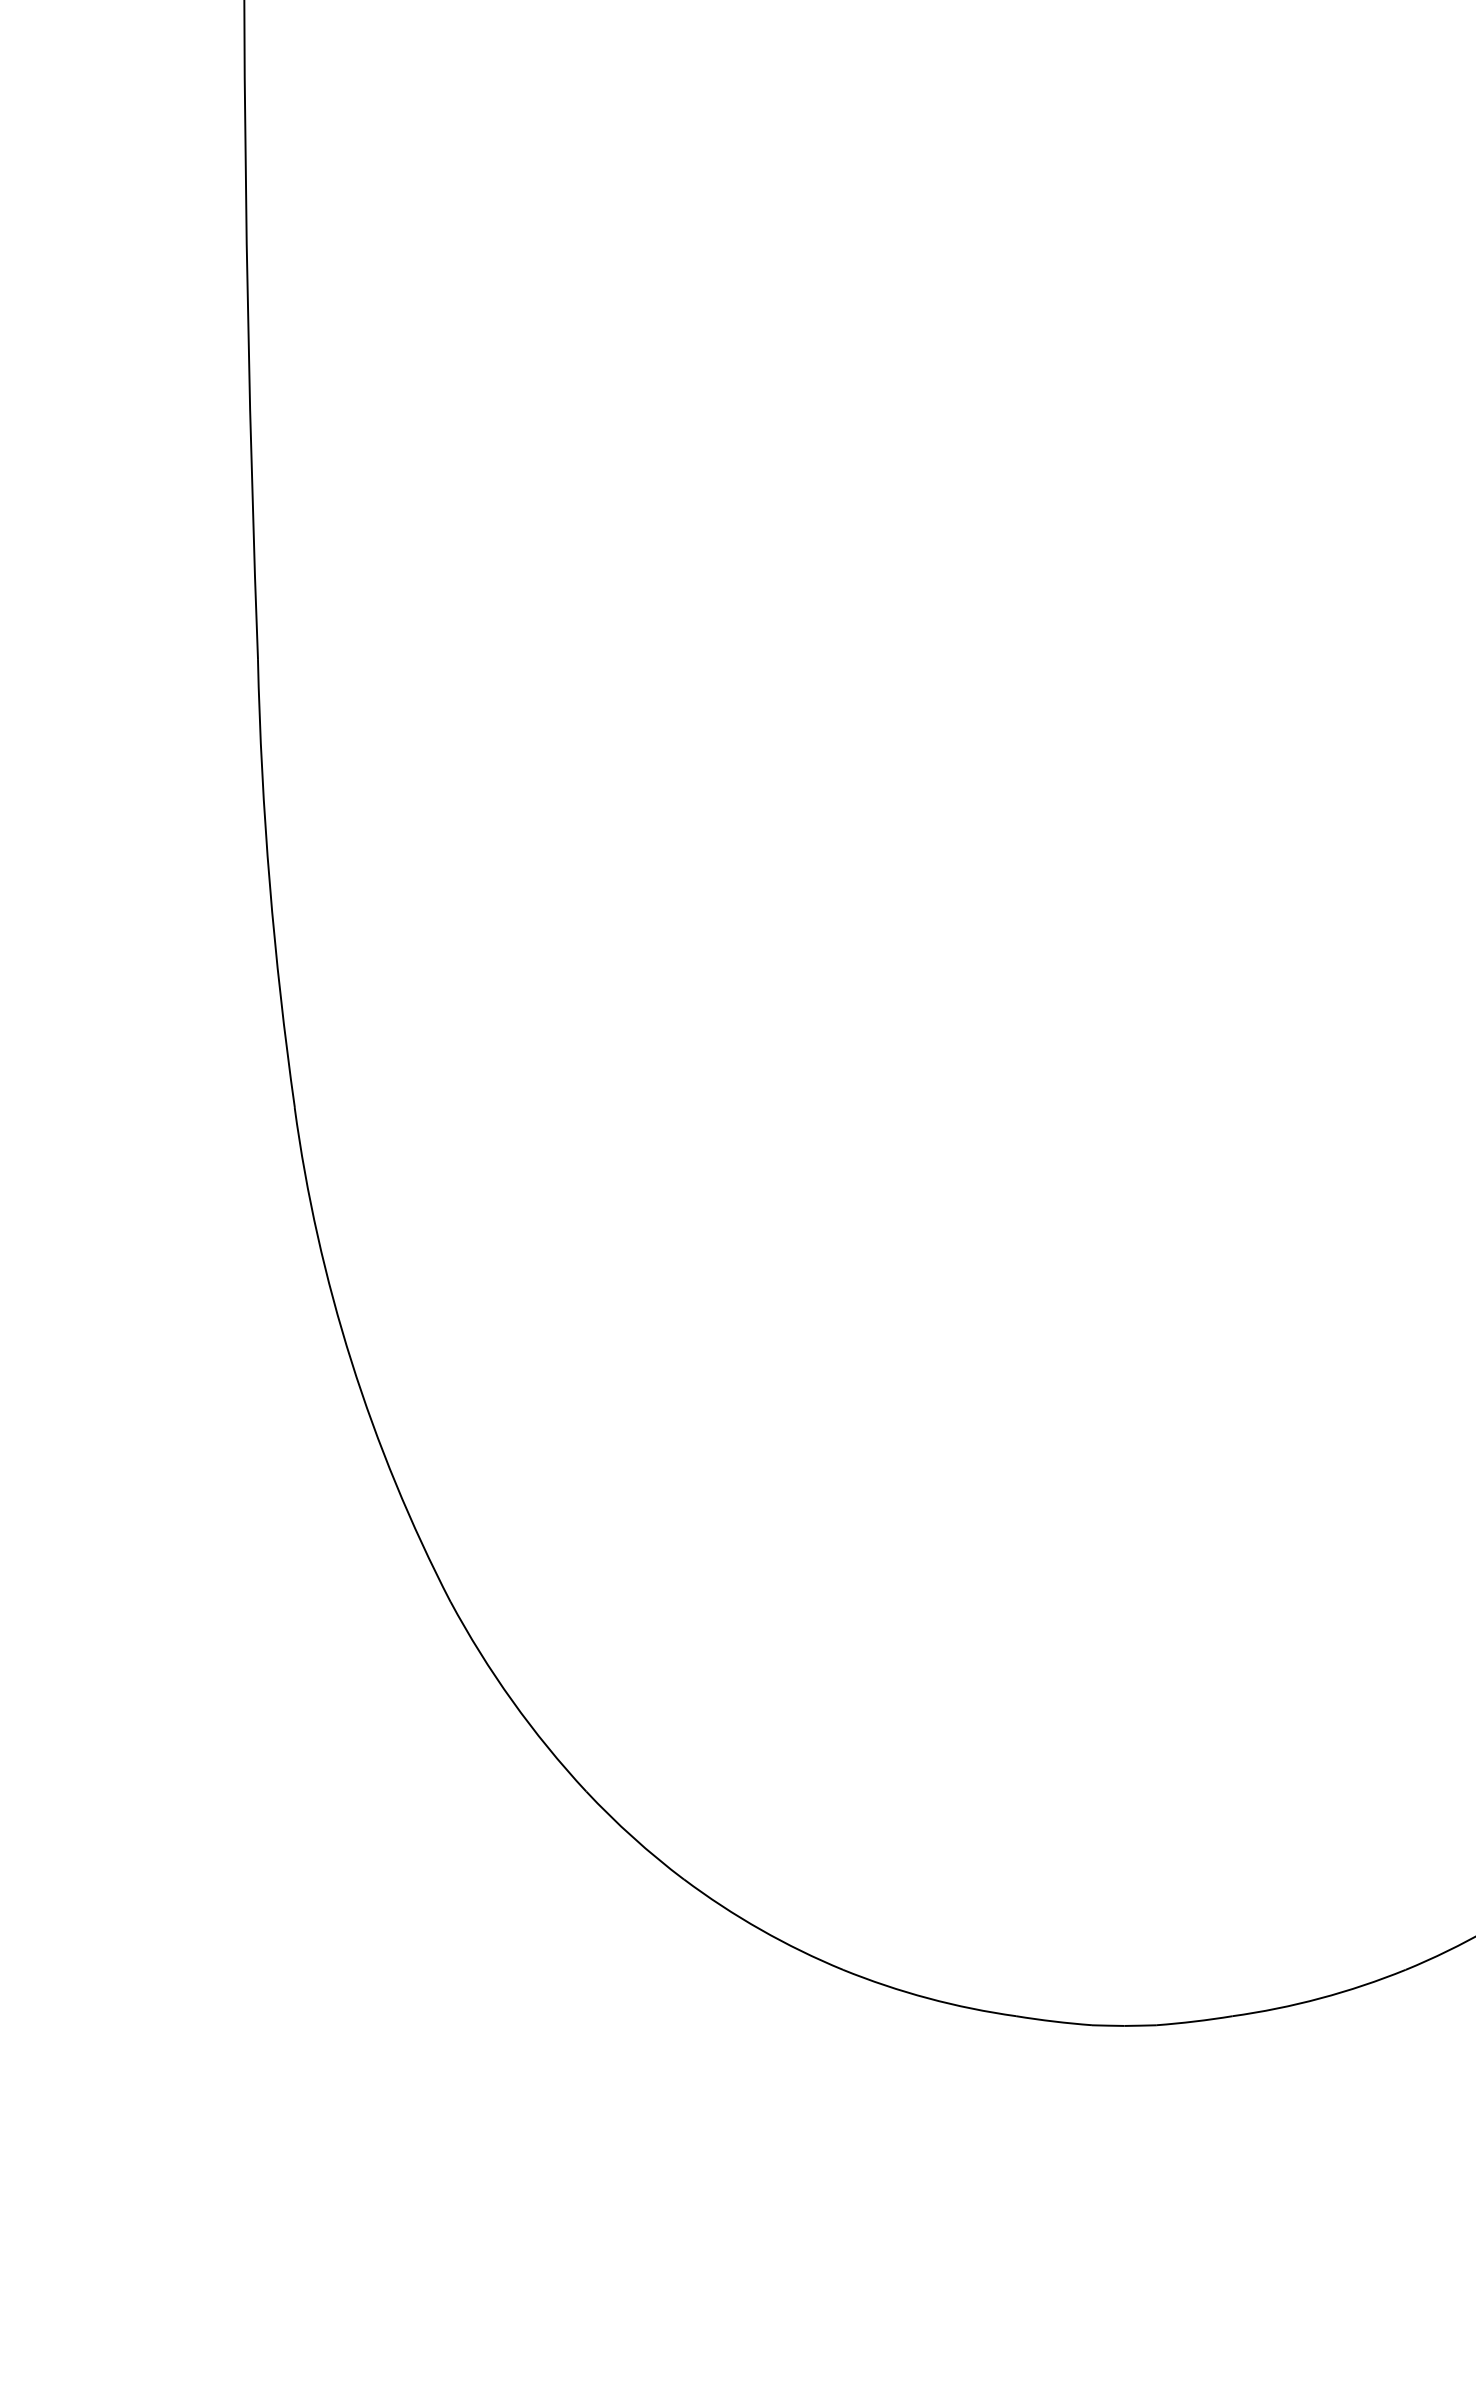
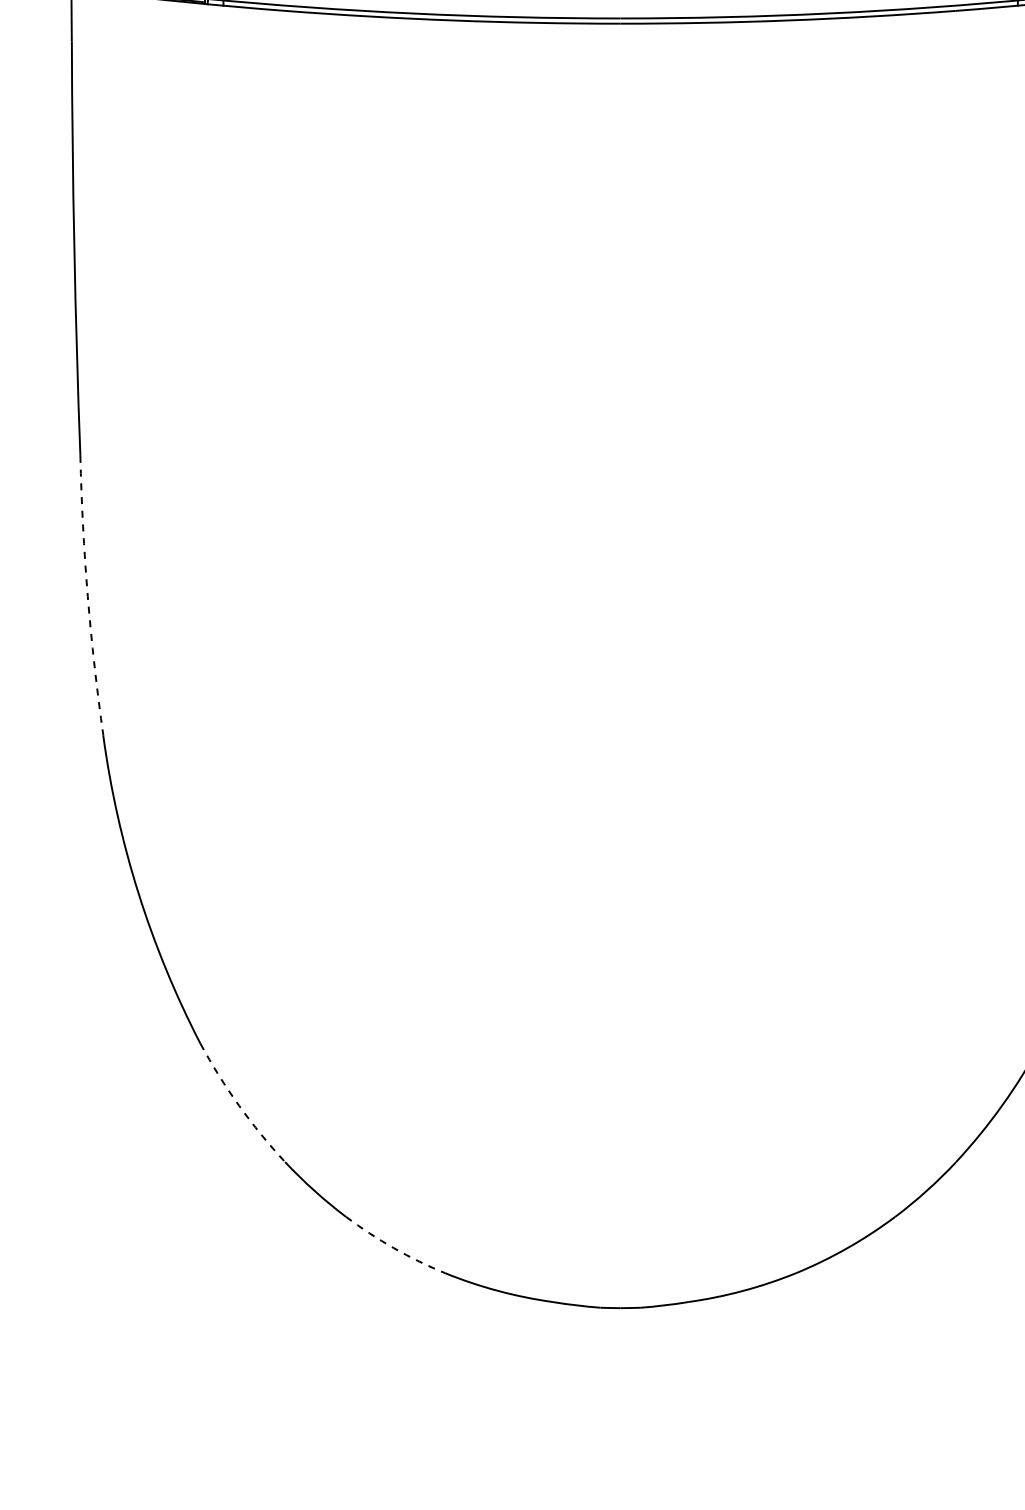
arc: (269, 884) -> (87, 596), solid -> dashed
arc: (513, 1700) -> (239, 1105), solid -> dashed
arc: (760, 1930) -> (393, 1248), solid -> dashed

